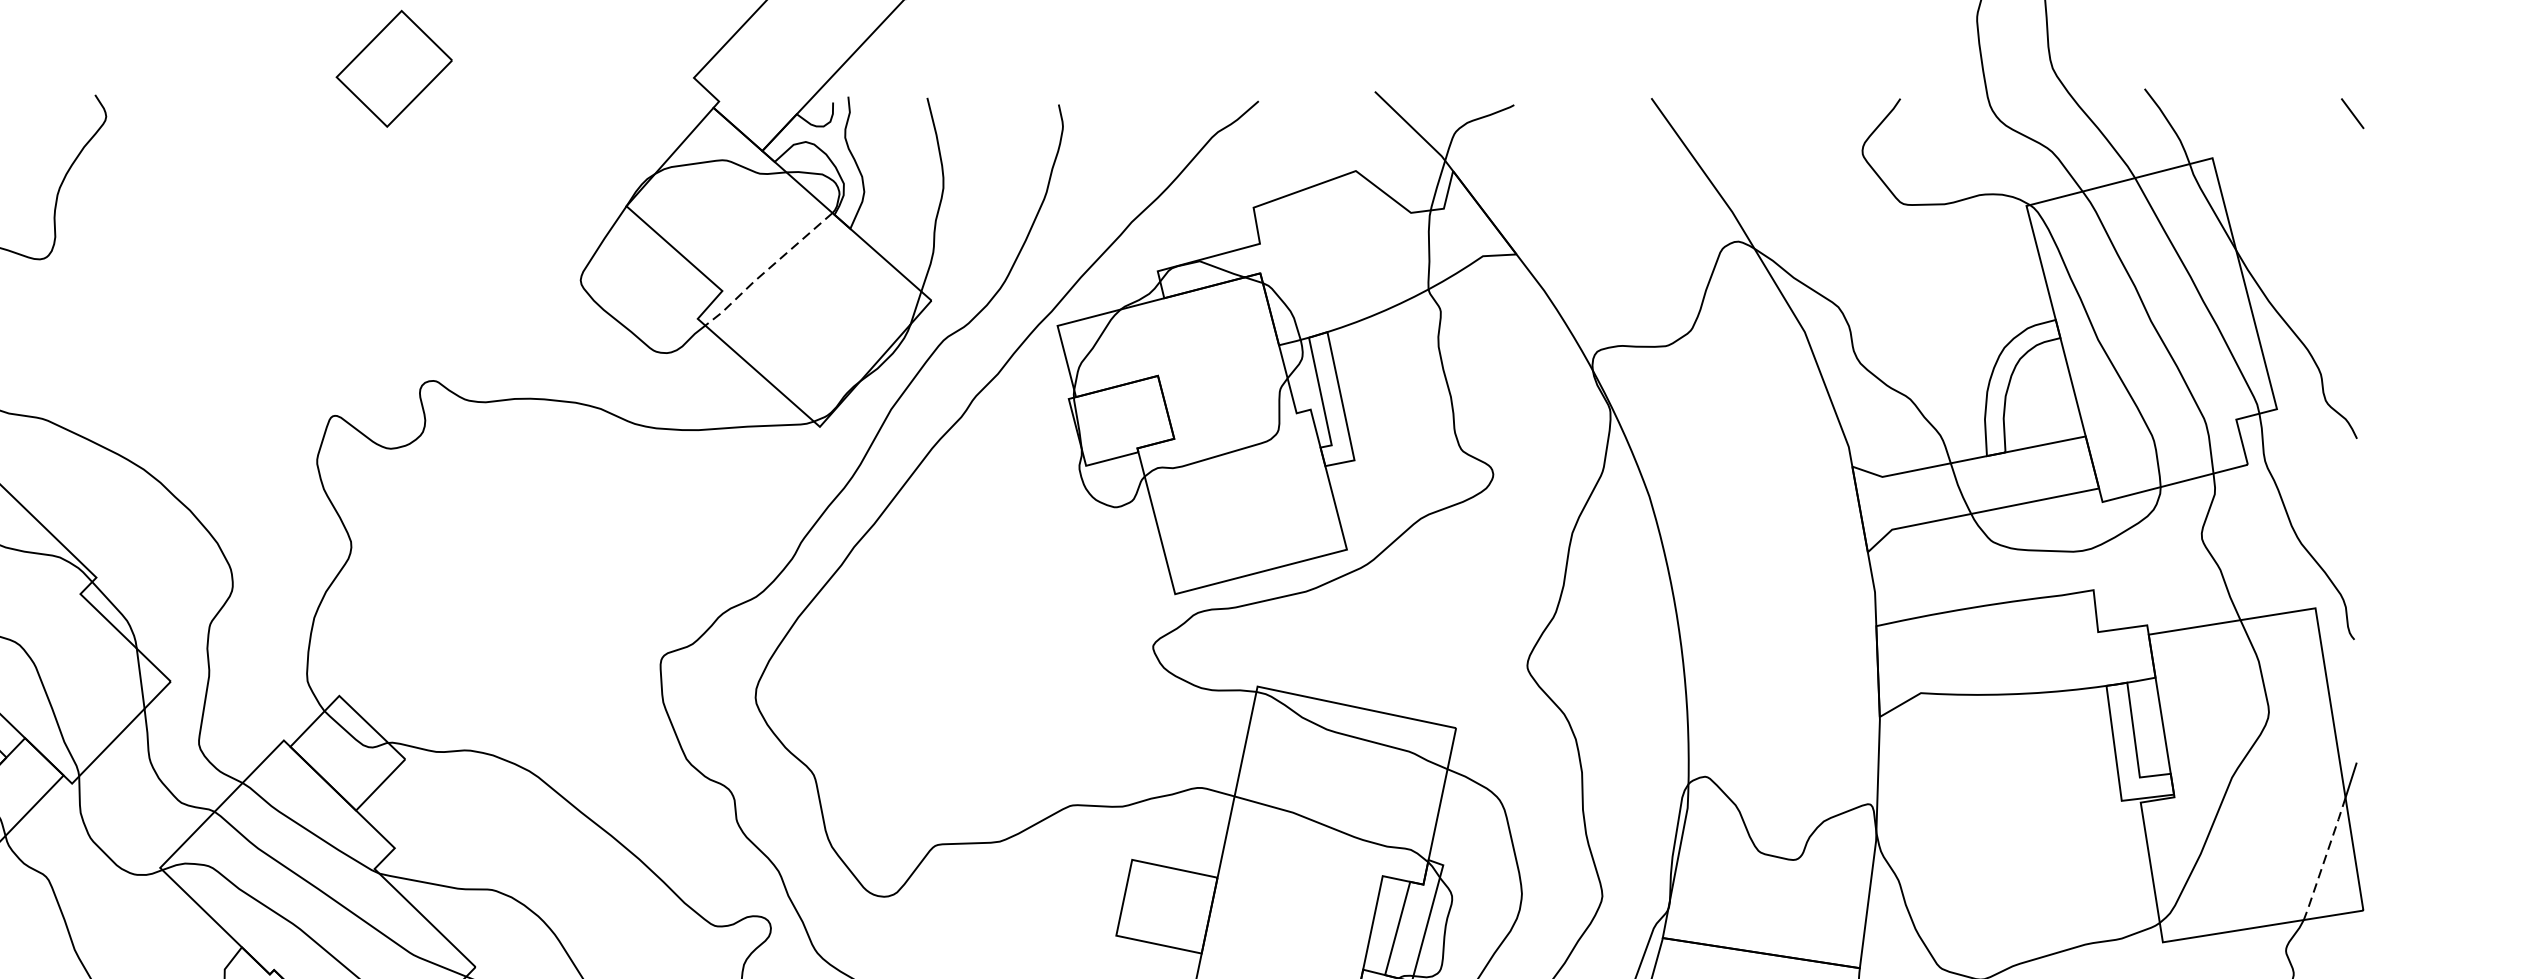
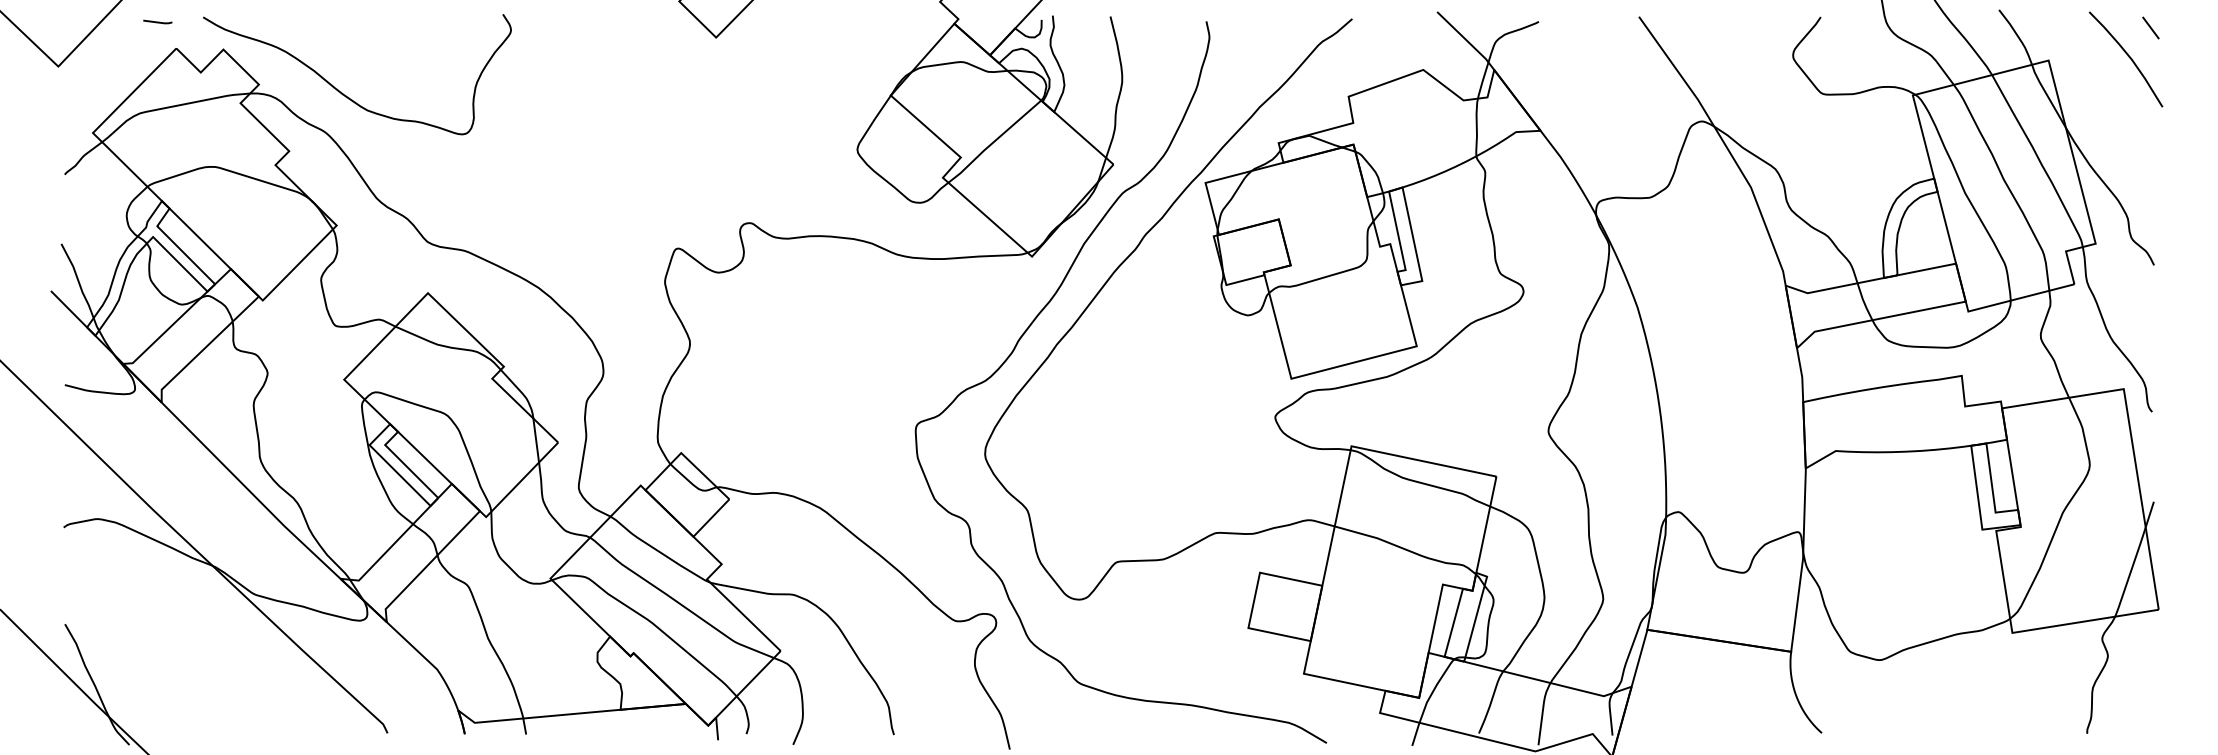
curve: (2321, 154) -> (2128, 57), added
line: (767, 270) -> (993, 142), dashed -> solid
line: (2324, 859) -> (2130, 572), dashed -> solid

